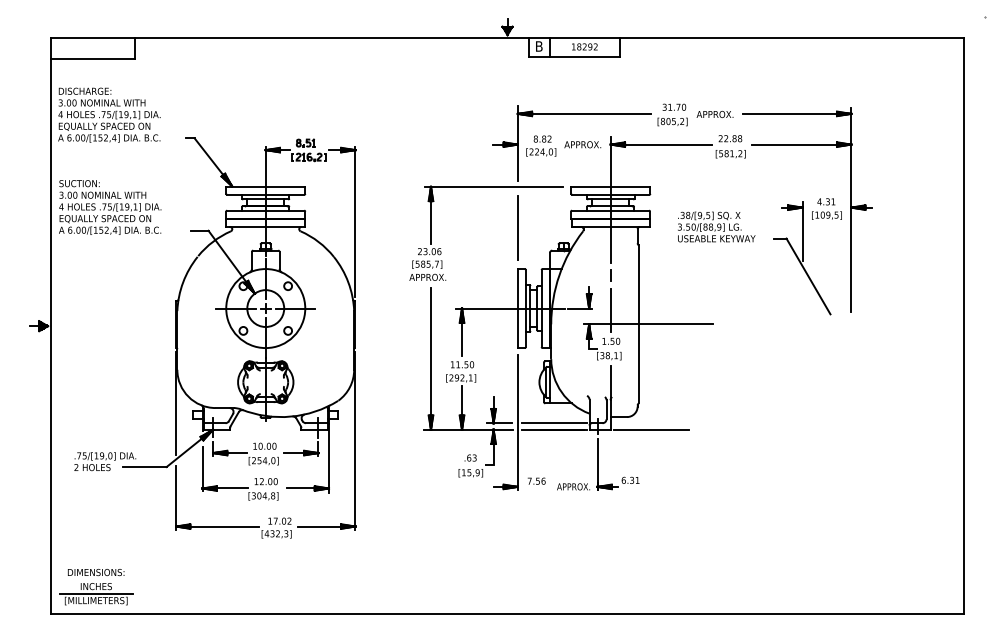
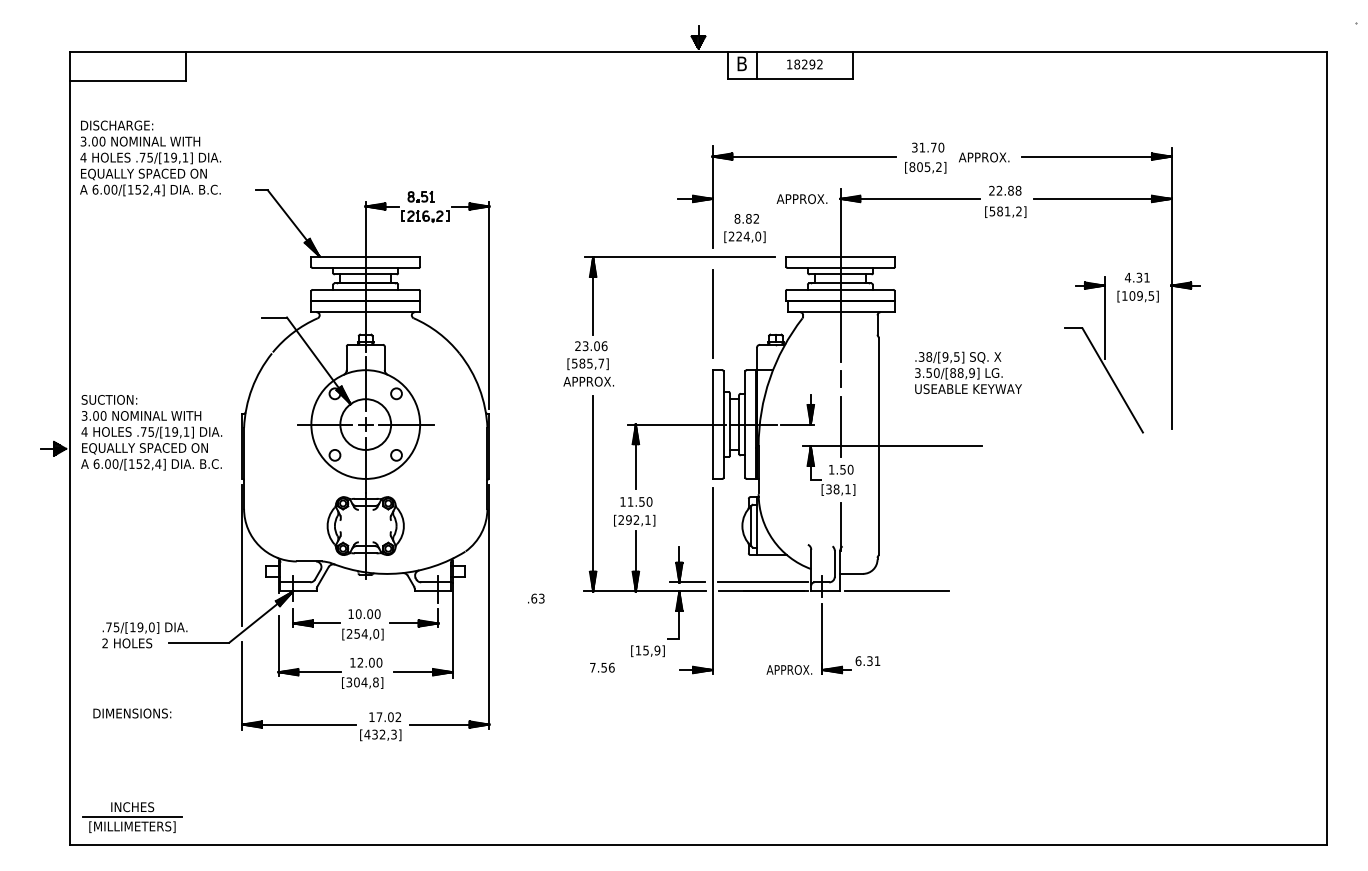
text: (541, 145) -> (745, 227), moved
text: (110, 207) -> (152, 432), moved
text: (716, 226) -> (968, 372), moved
text: (470, 457) -> (536, 597), moved
text: (536, 480) -> (602, 666), moved
text: (96, 572) -> (132, 713), moved

